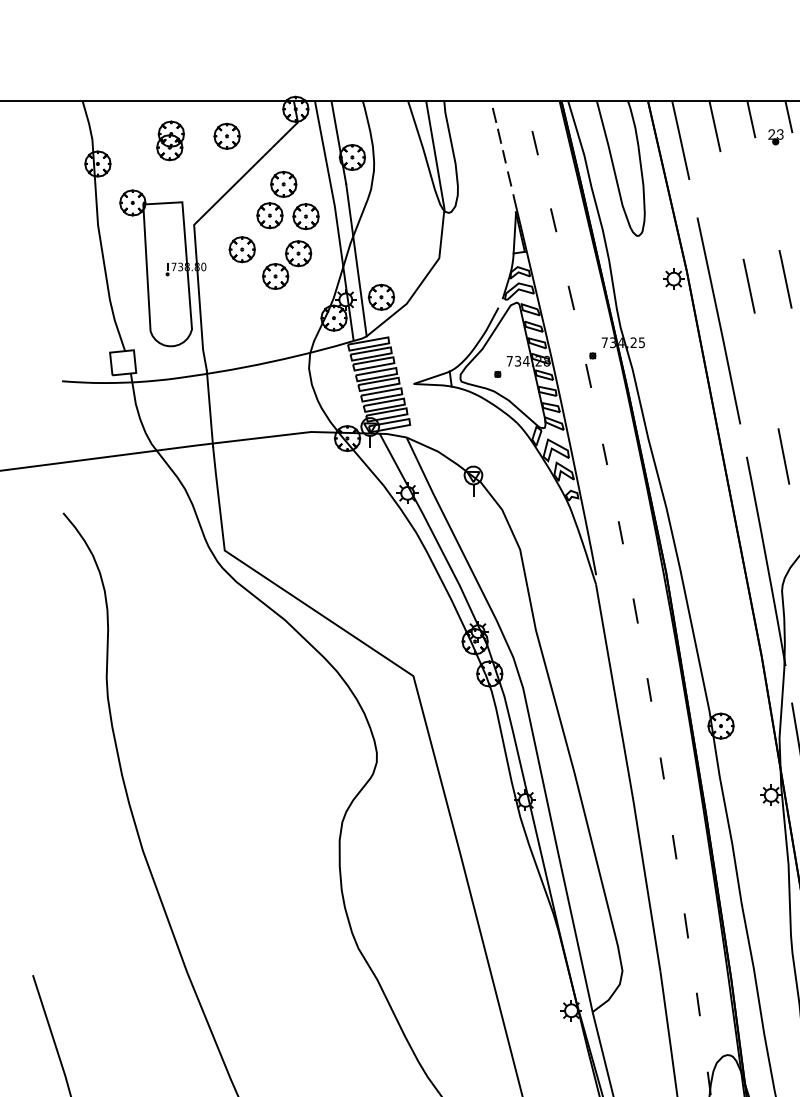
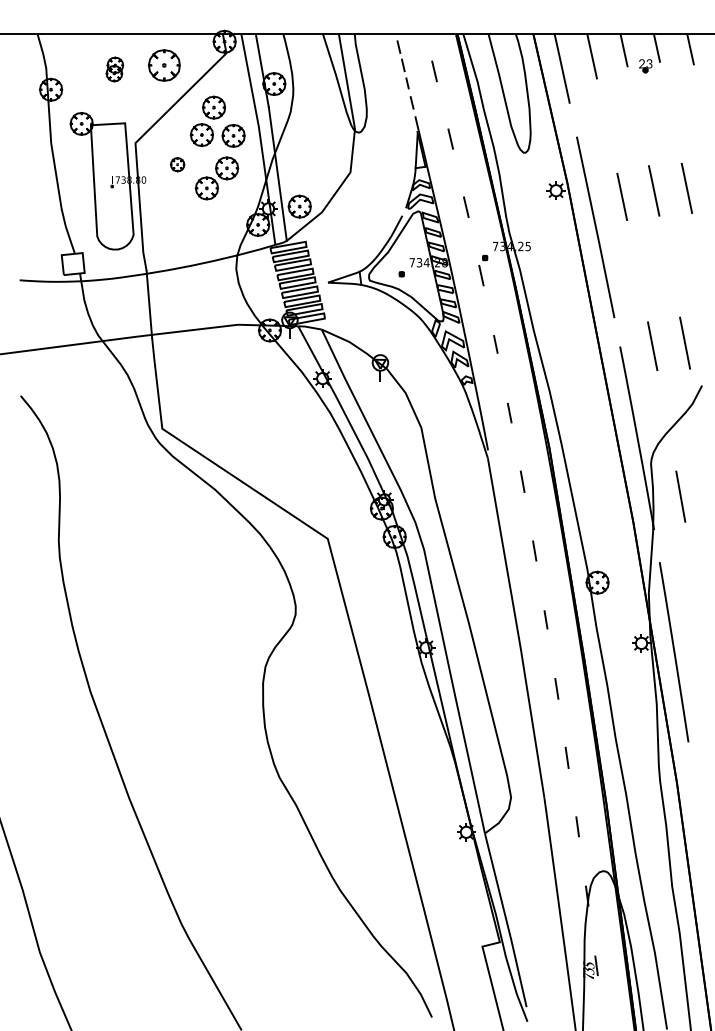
part: (227, 136) -> (164, 65), size x1.4
part: (170, 140) -> (114, 69), size x0.7
part: (242, 249) -> (177, 164), size x0.6

